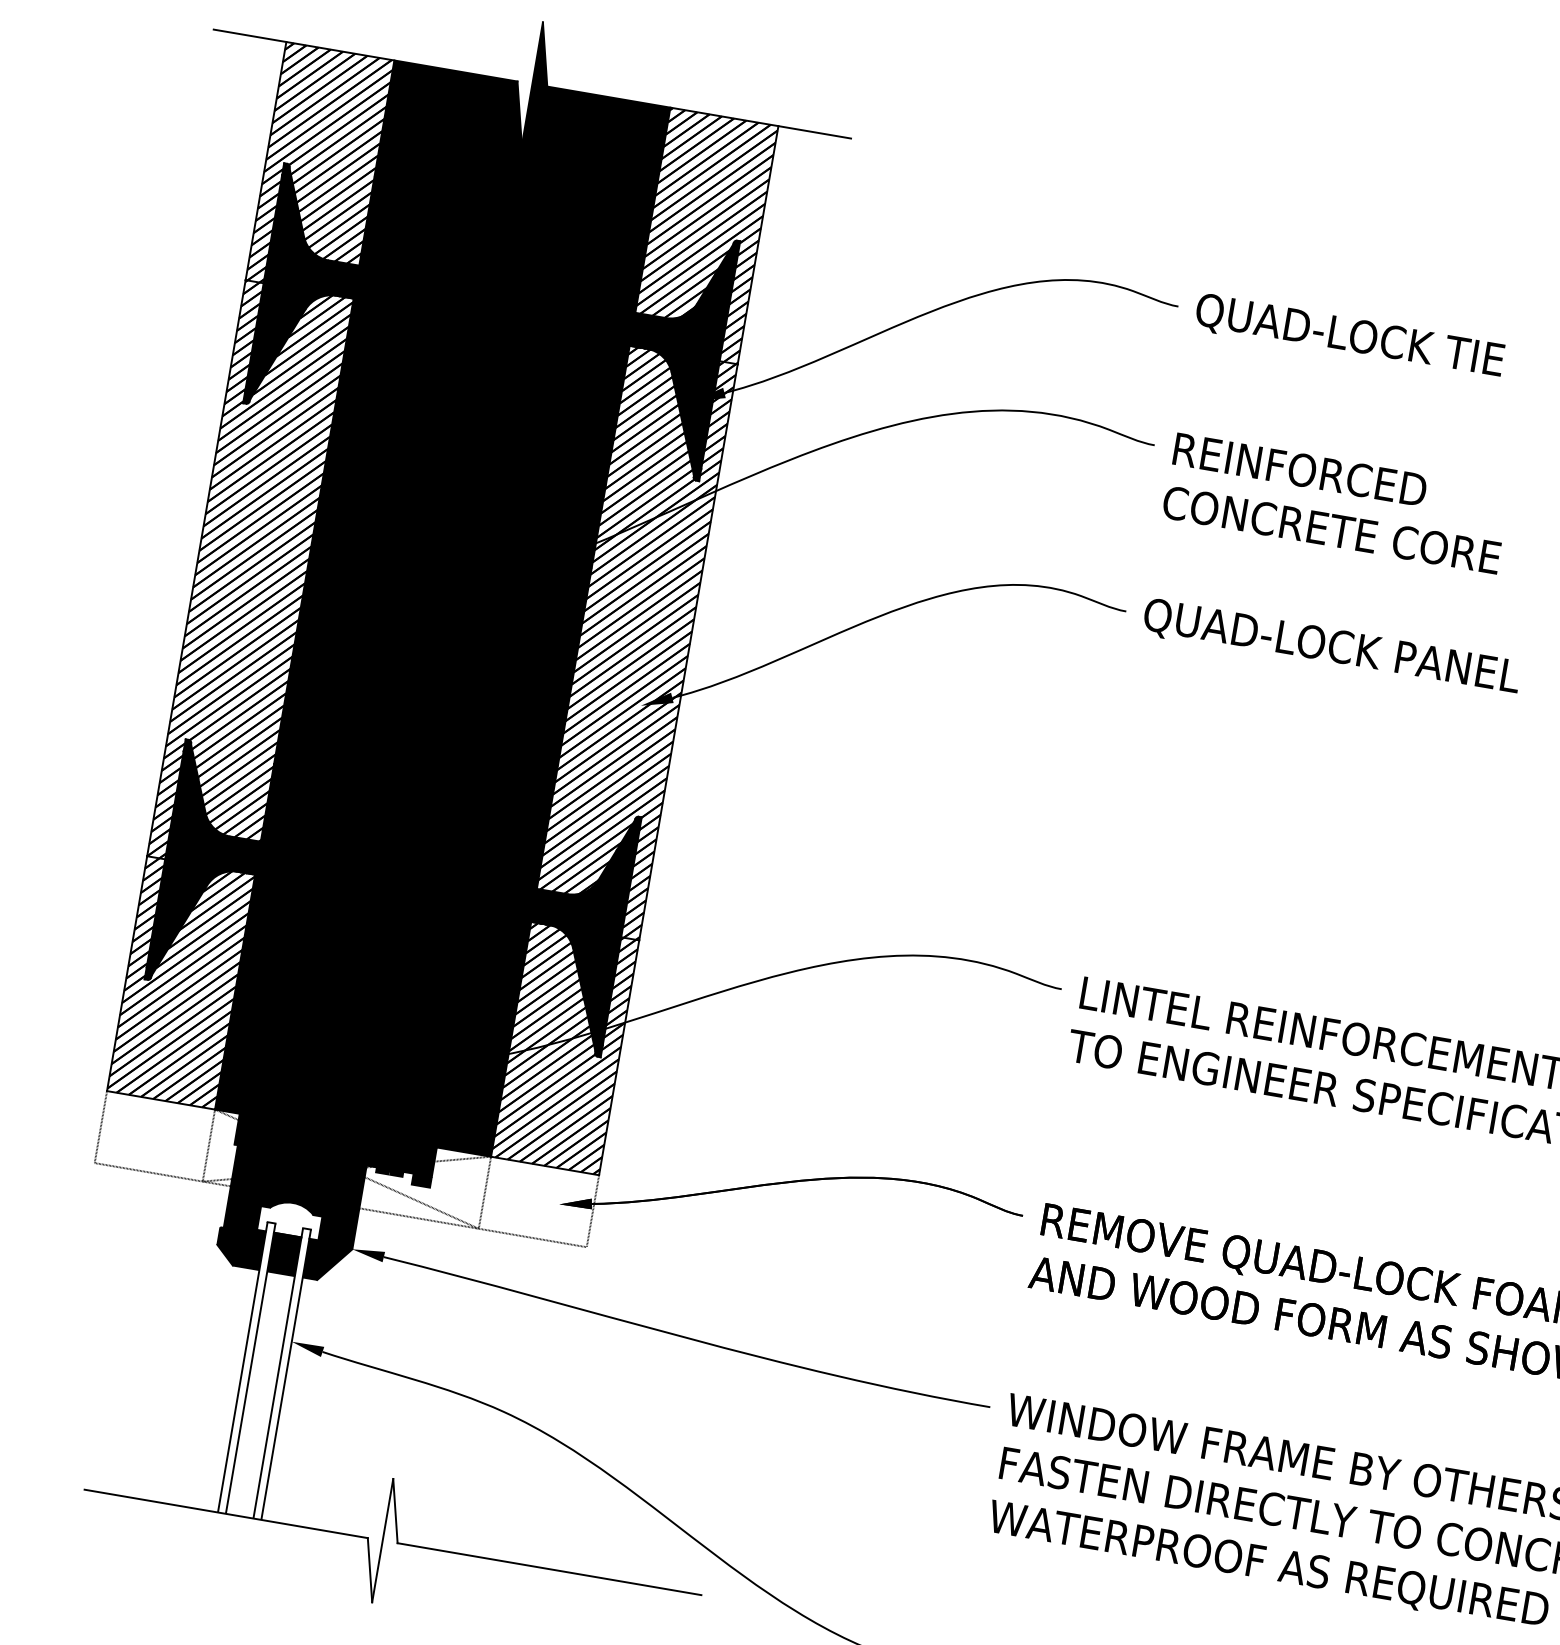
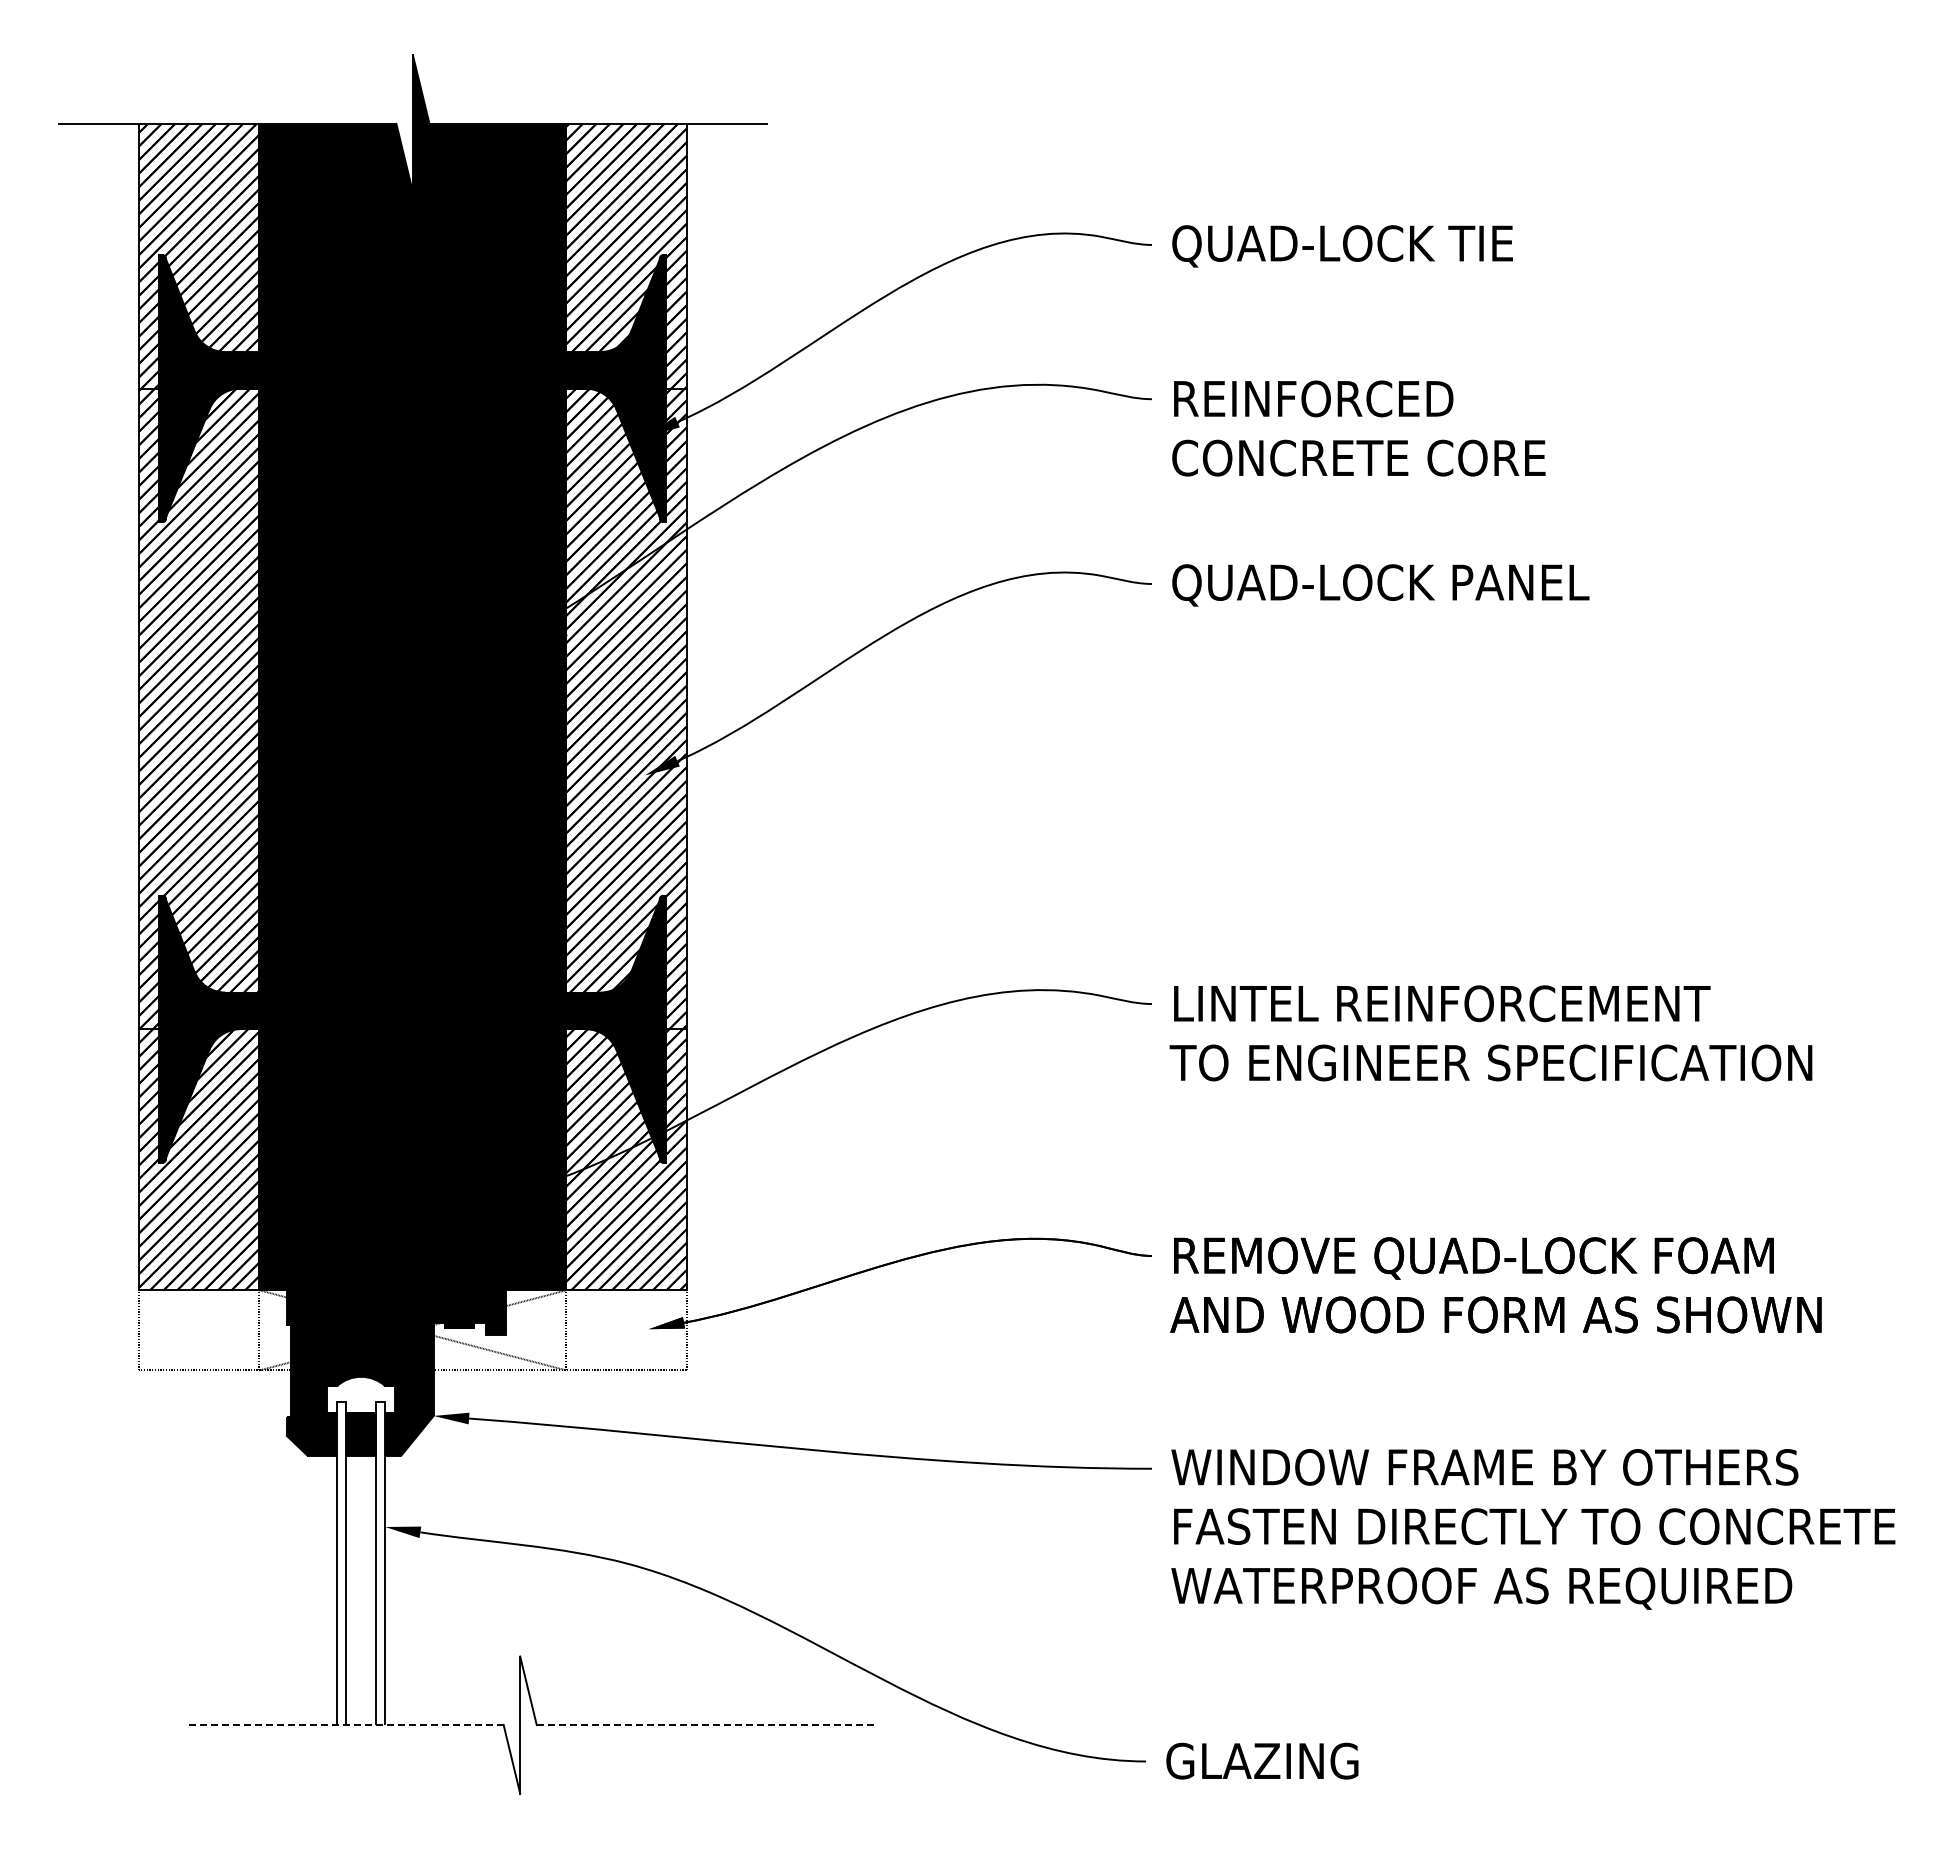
line: (226, 1514) -> (346, 1725), solid -> dashed
line: (549, 1569) -> (705, 1725), solid -> dashed

